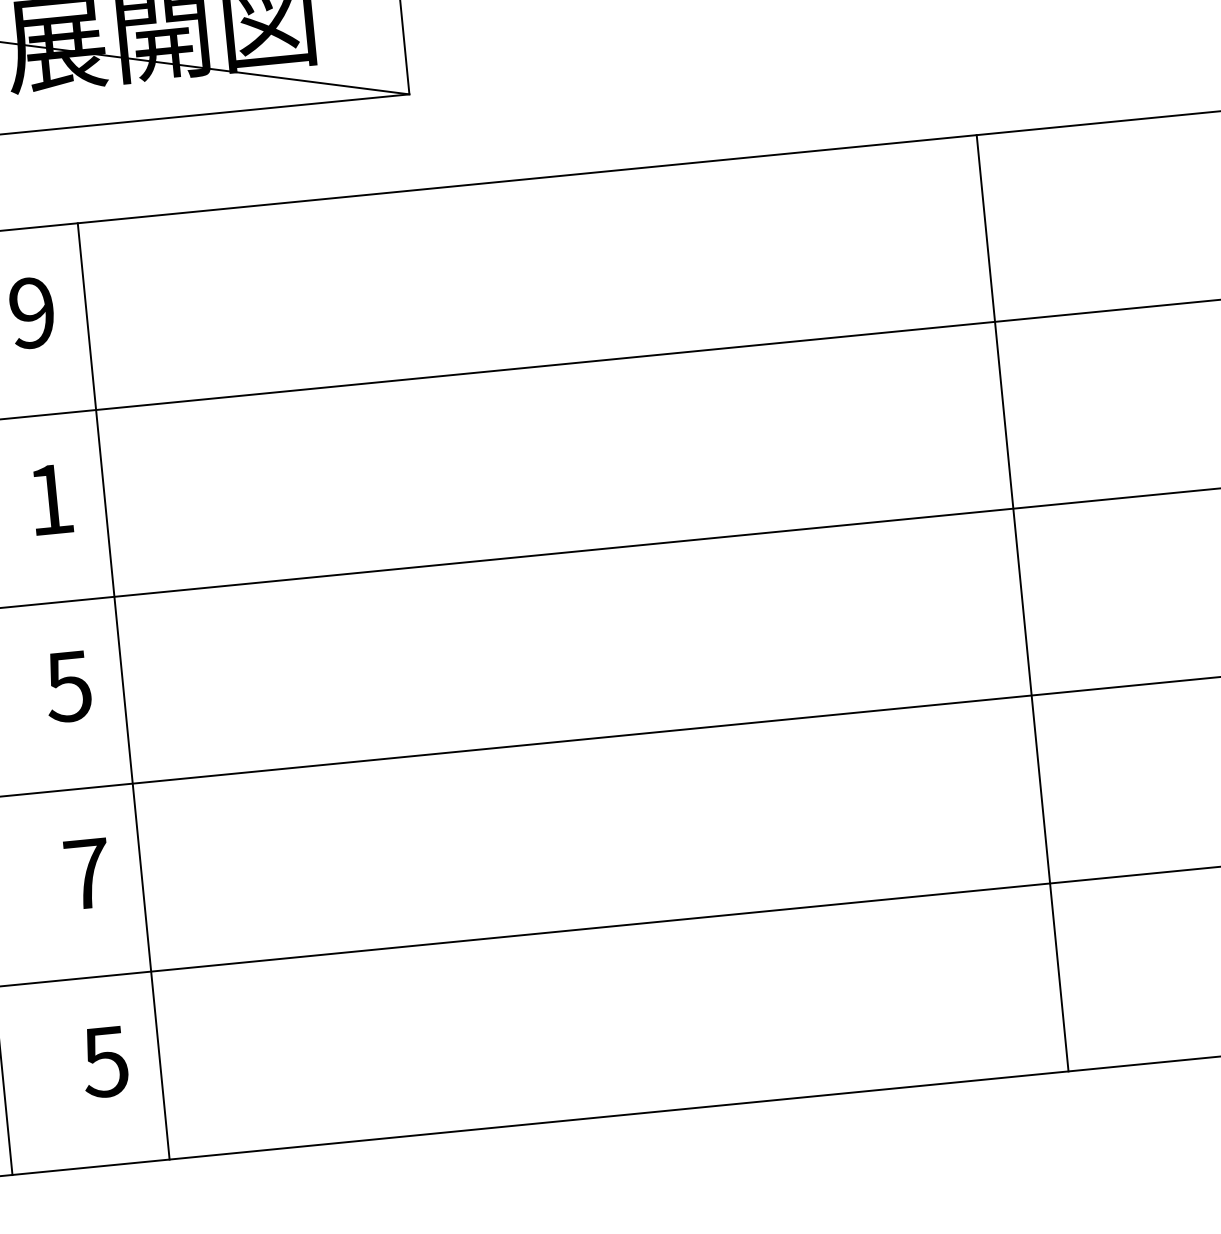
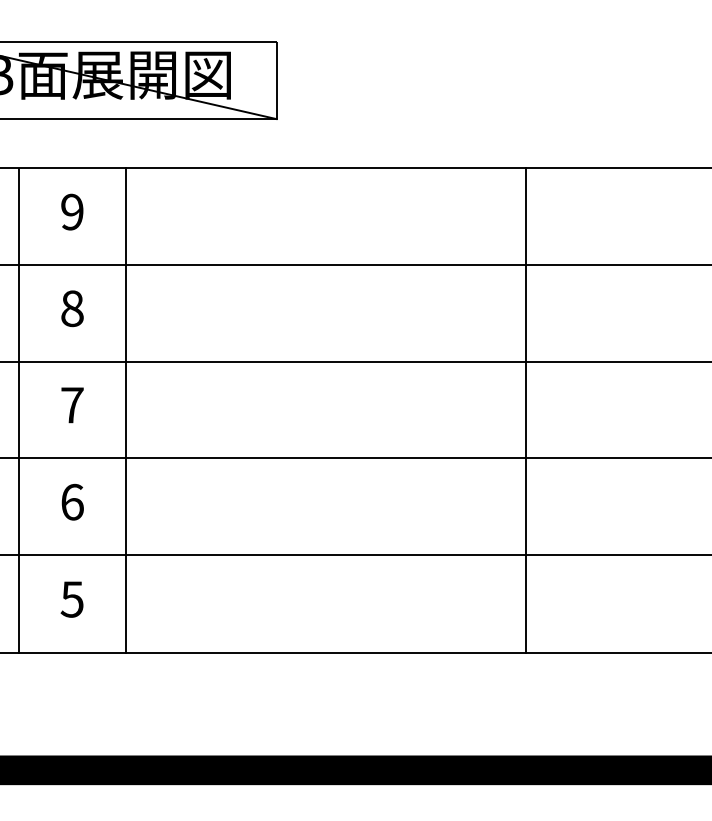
text: (50, 499) -> (72, 308), 1 -> 8
line: (1023, 603) -> (526, 410), moved
text: (67, 687) -> (71, 405), 5 -> 7
line: (124, 691) -> (126, 410), moved
text: (87, 872) -> (72, 501), 7 -> 6

